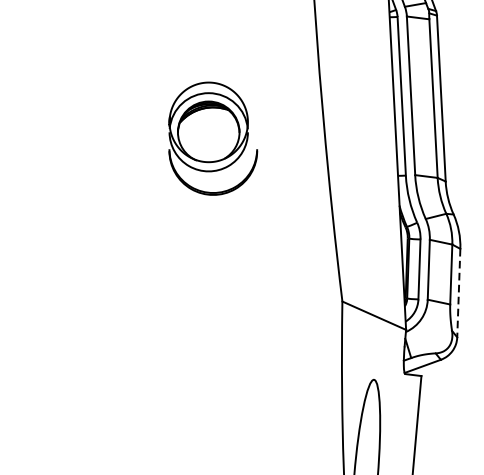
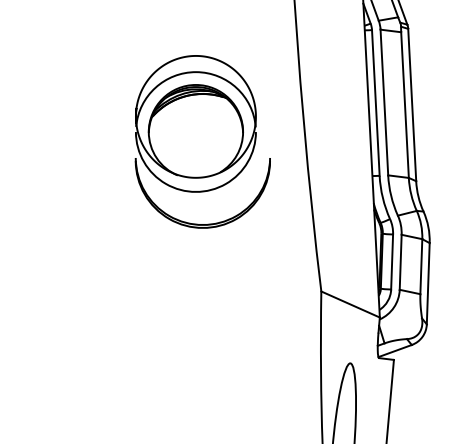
part: (213, 138) -> (202, 141), size x1.67
line: (459, 292) -> (428, 283), dashed -> solid

